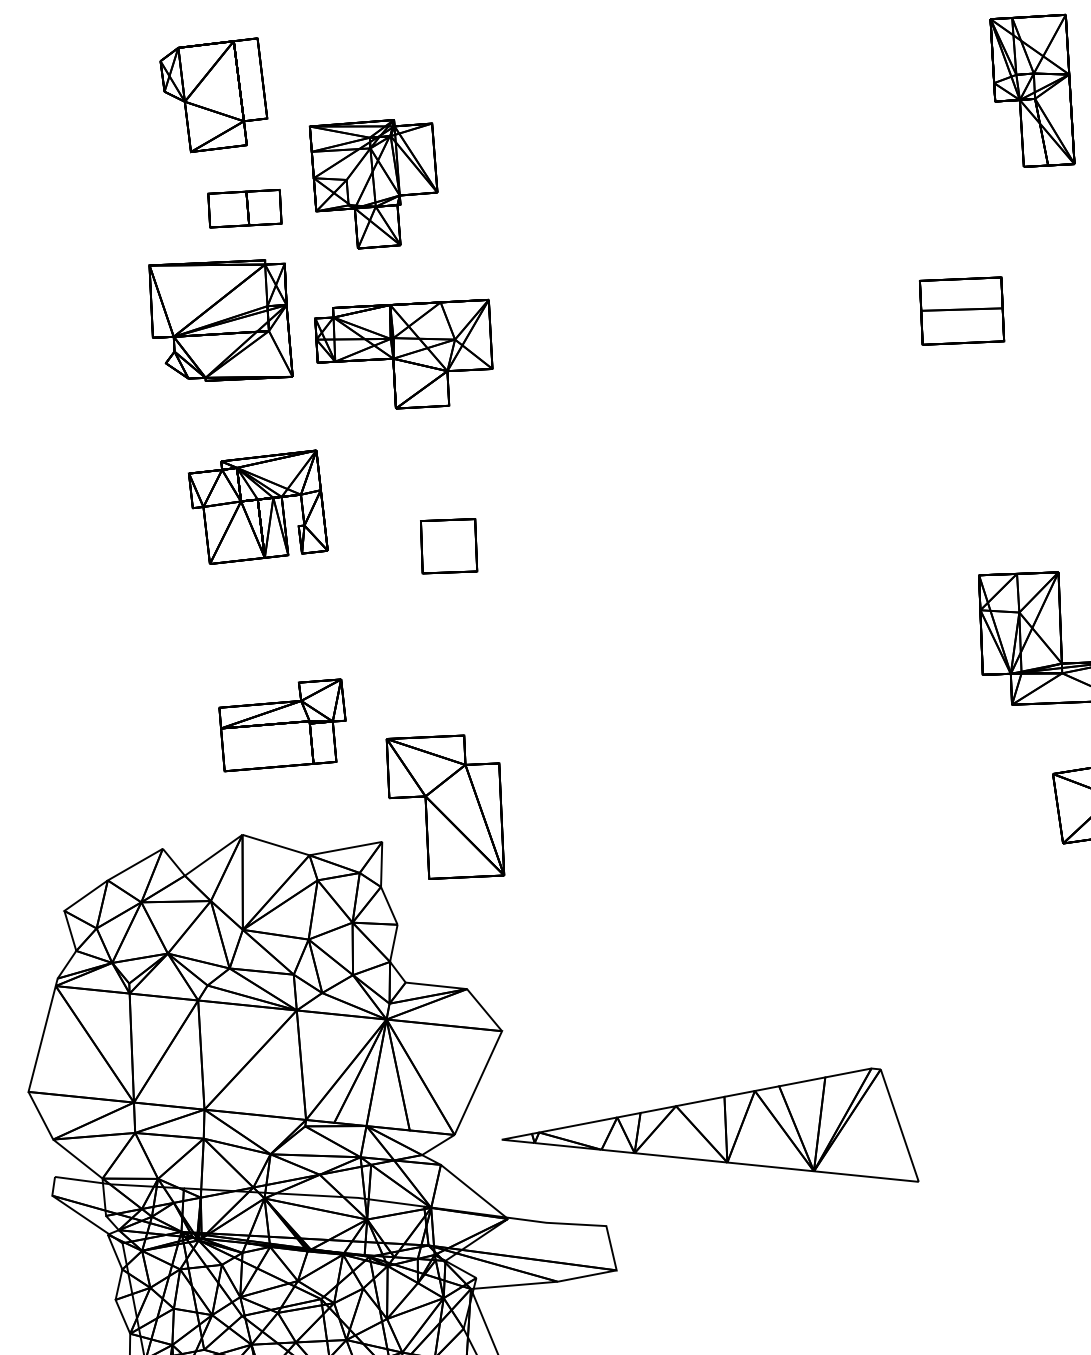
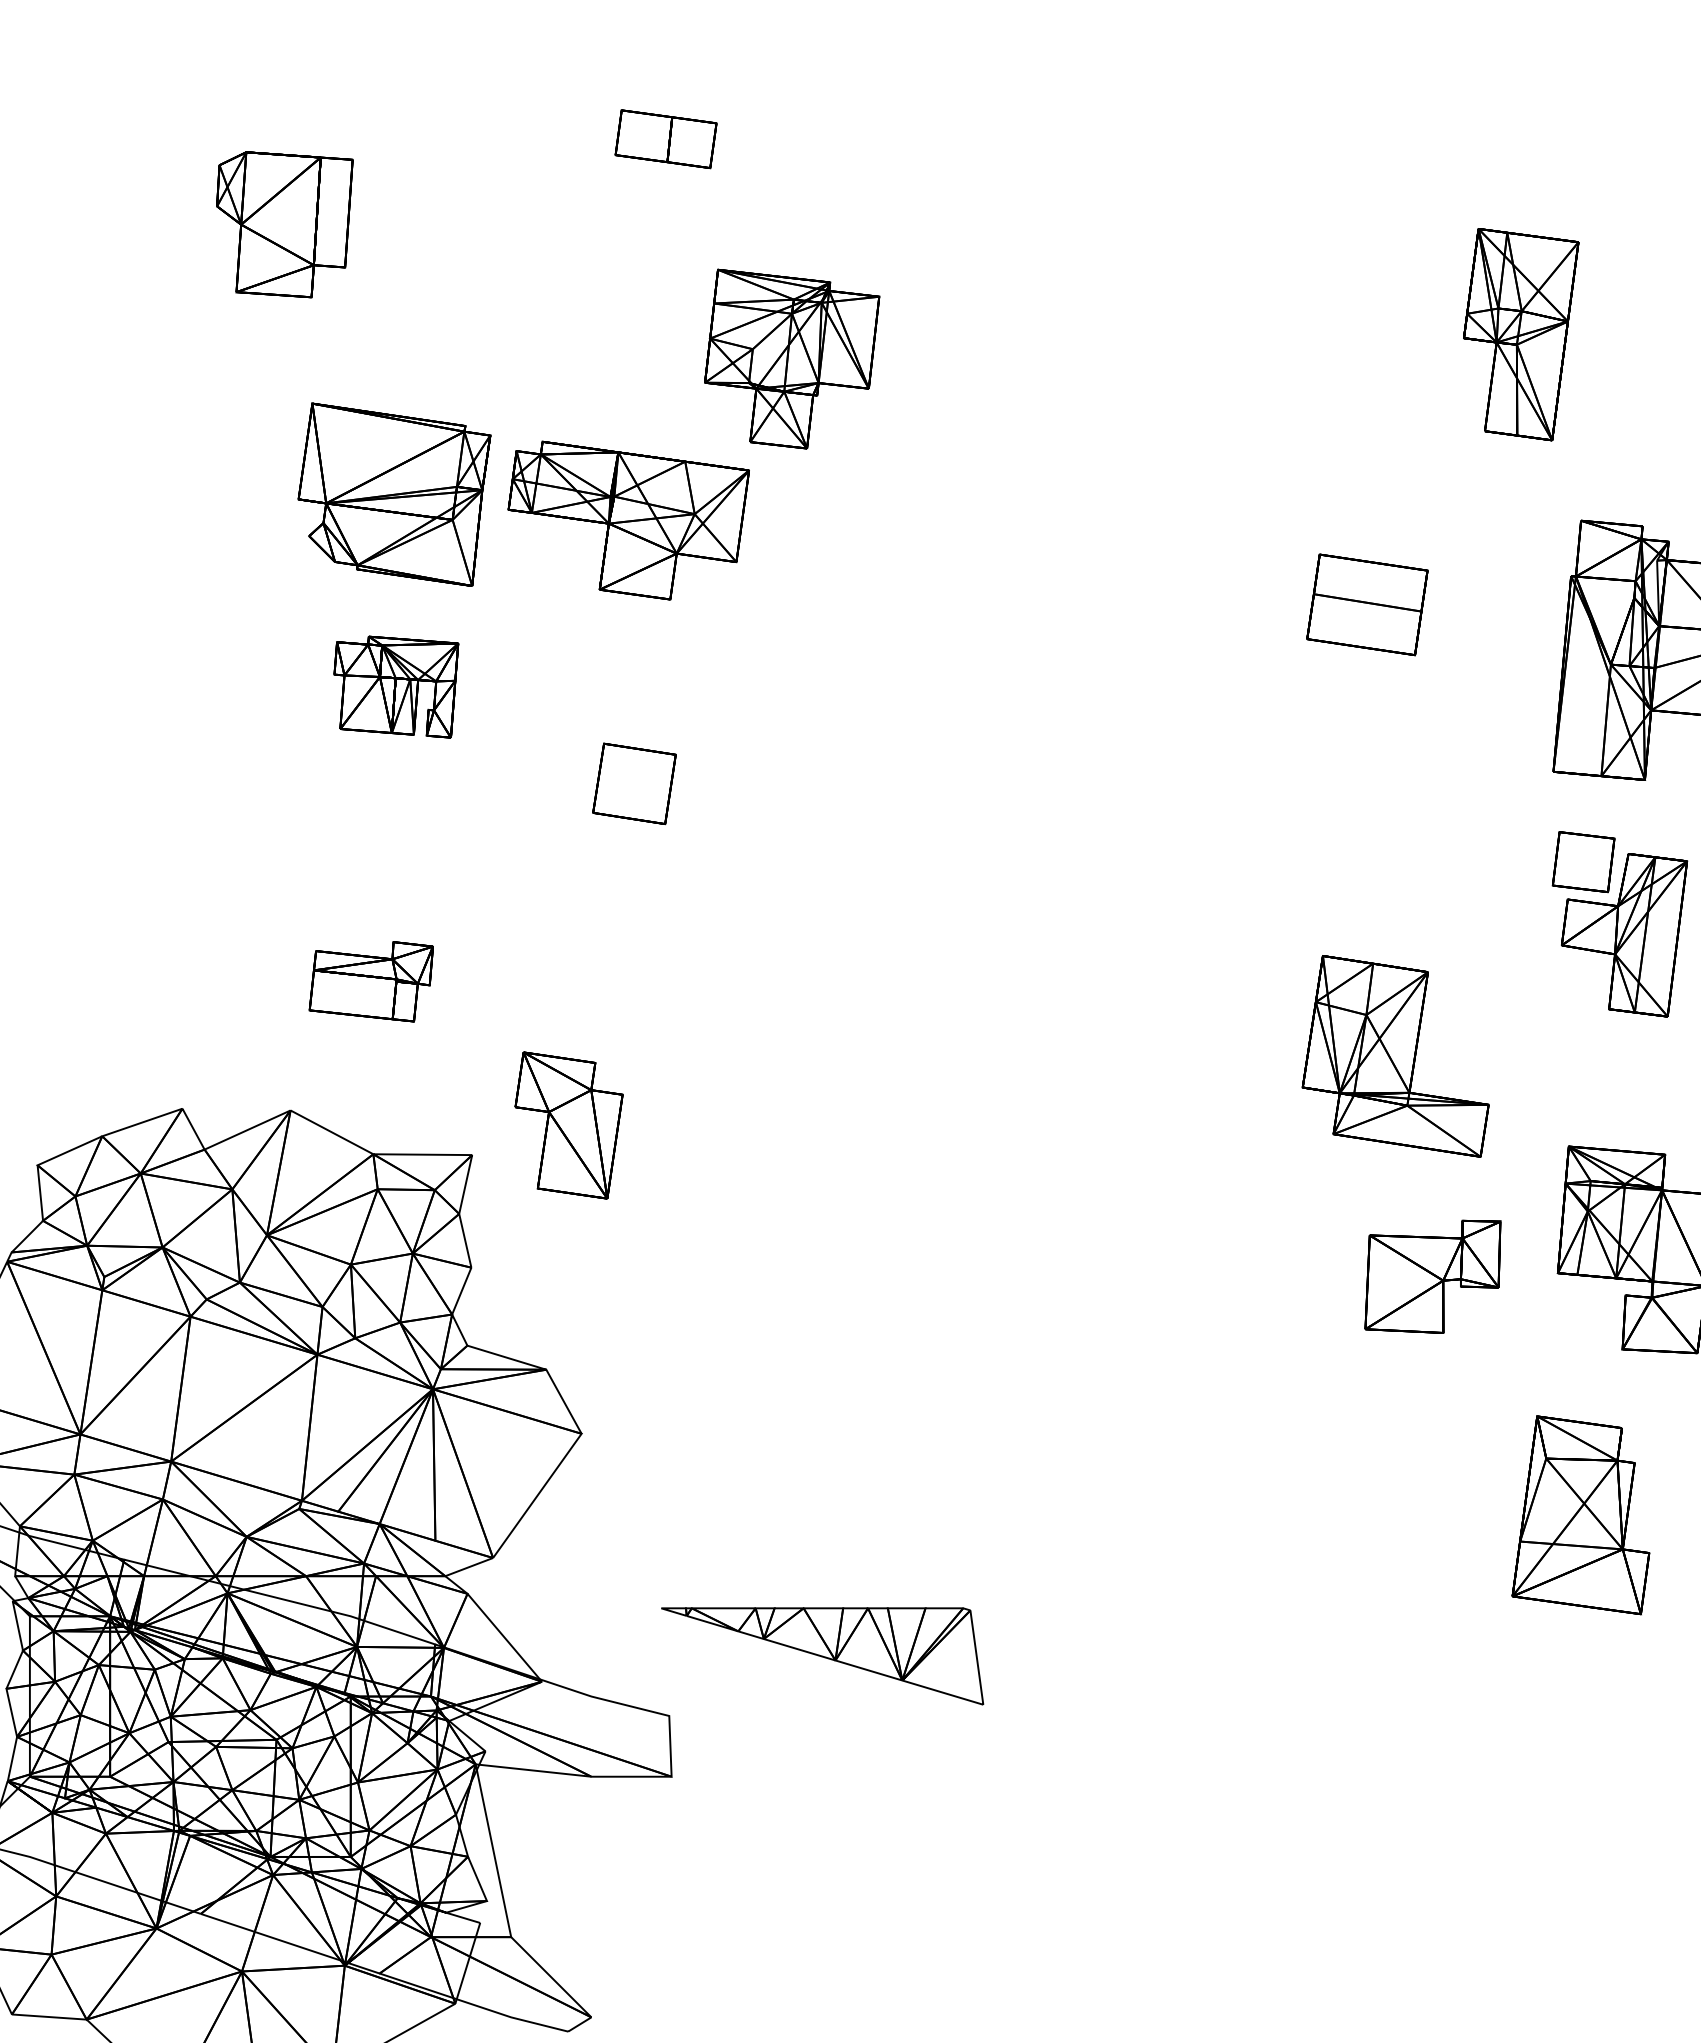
part: (216, 95) -> (284, 224), moved
part: (377, 181) -> (792, 358), moved
part: (244, 208) -> (665, 139), moved
part: (222, 320) -> (394, 494), moved
part: (260, 509) -> (396, 687), size x0.7
part: (283, 728) -> (371, 981), size x0.7
part: (448, 806) -> (568, 1125), size x0.7
part: (710, 1160) -> (822, 1656), size x0.6

